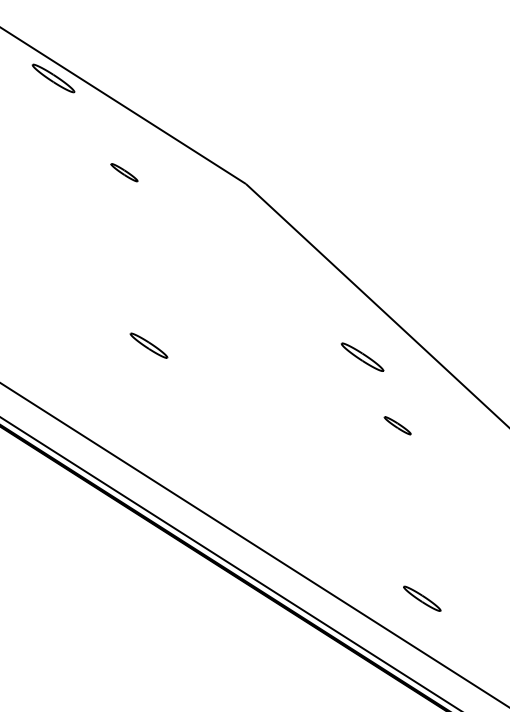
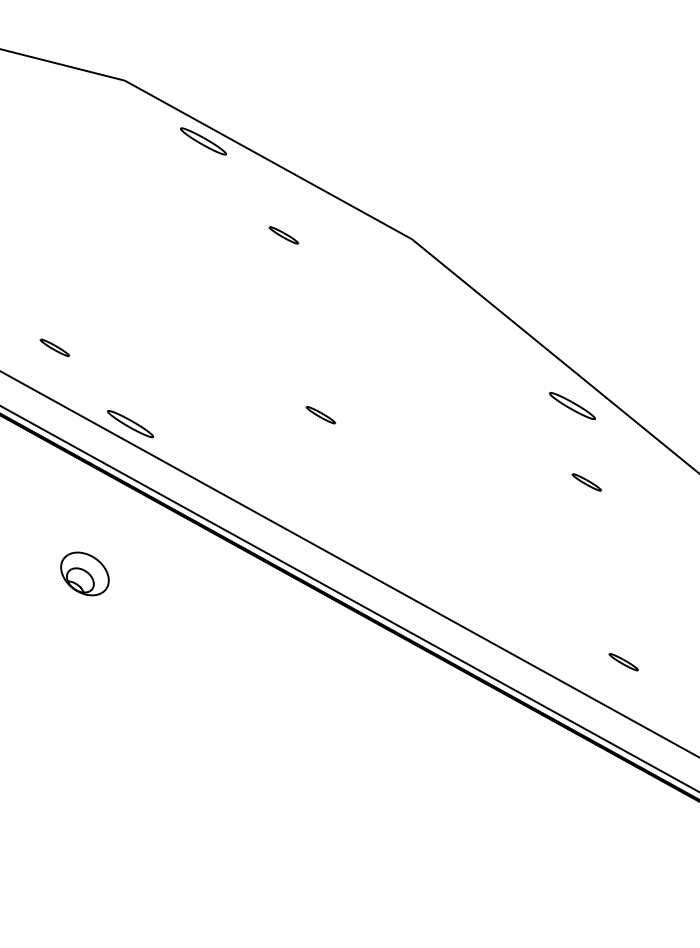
part: (148, 346) -> (320, 415), size x0.71
part: (361, 357) -> (571, 406), moved
part: (421, 599) -> (623, 662), size x0.71

